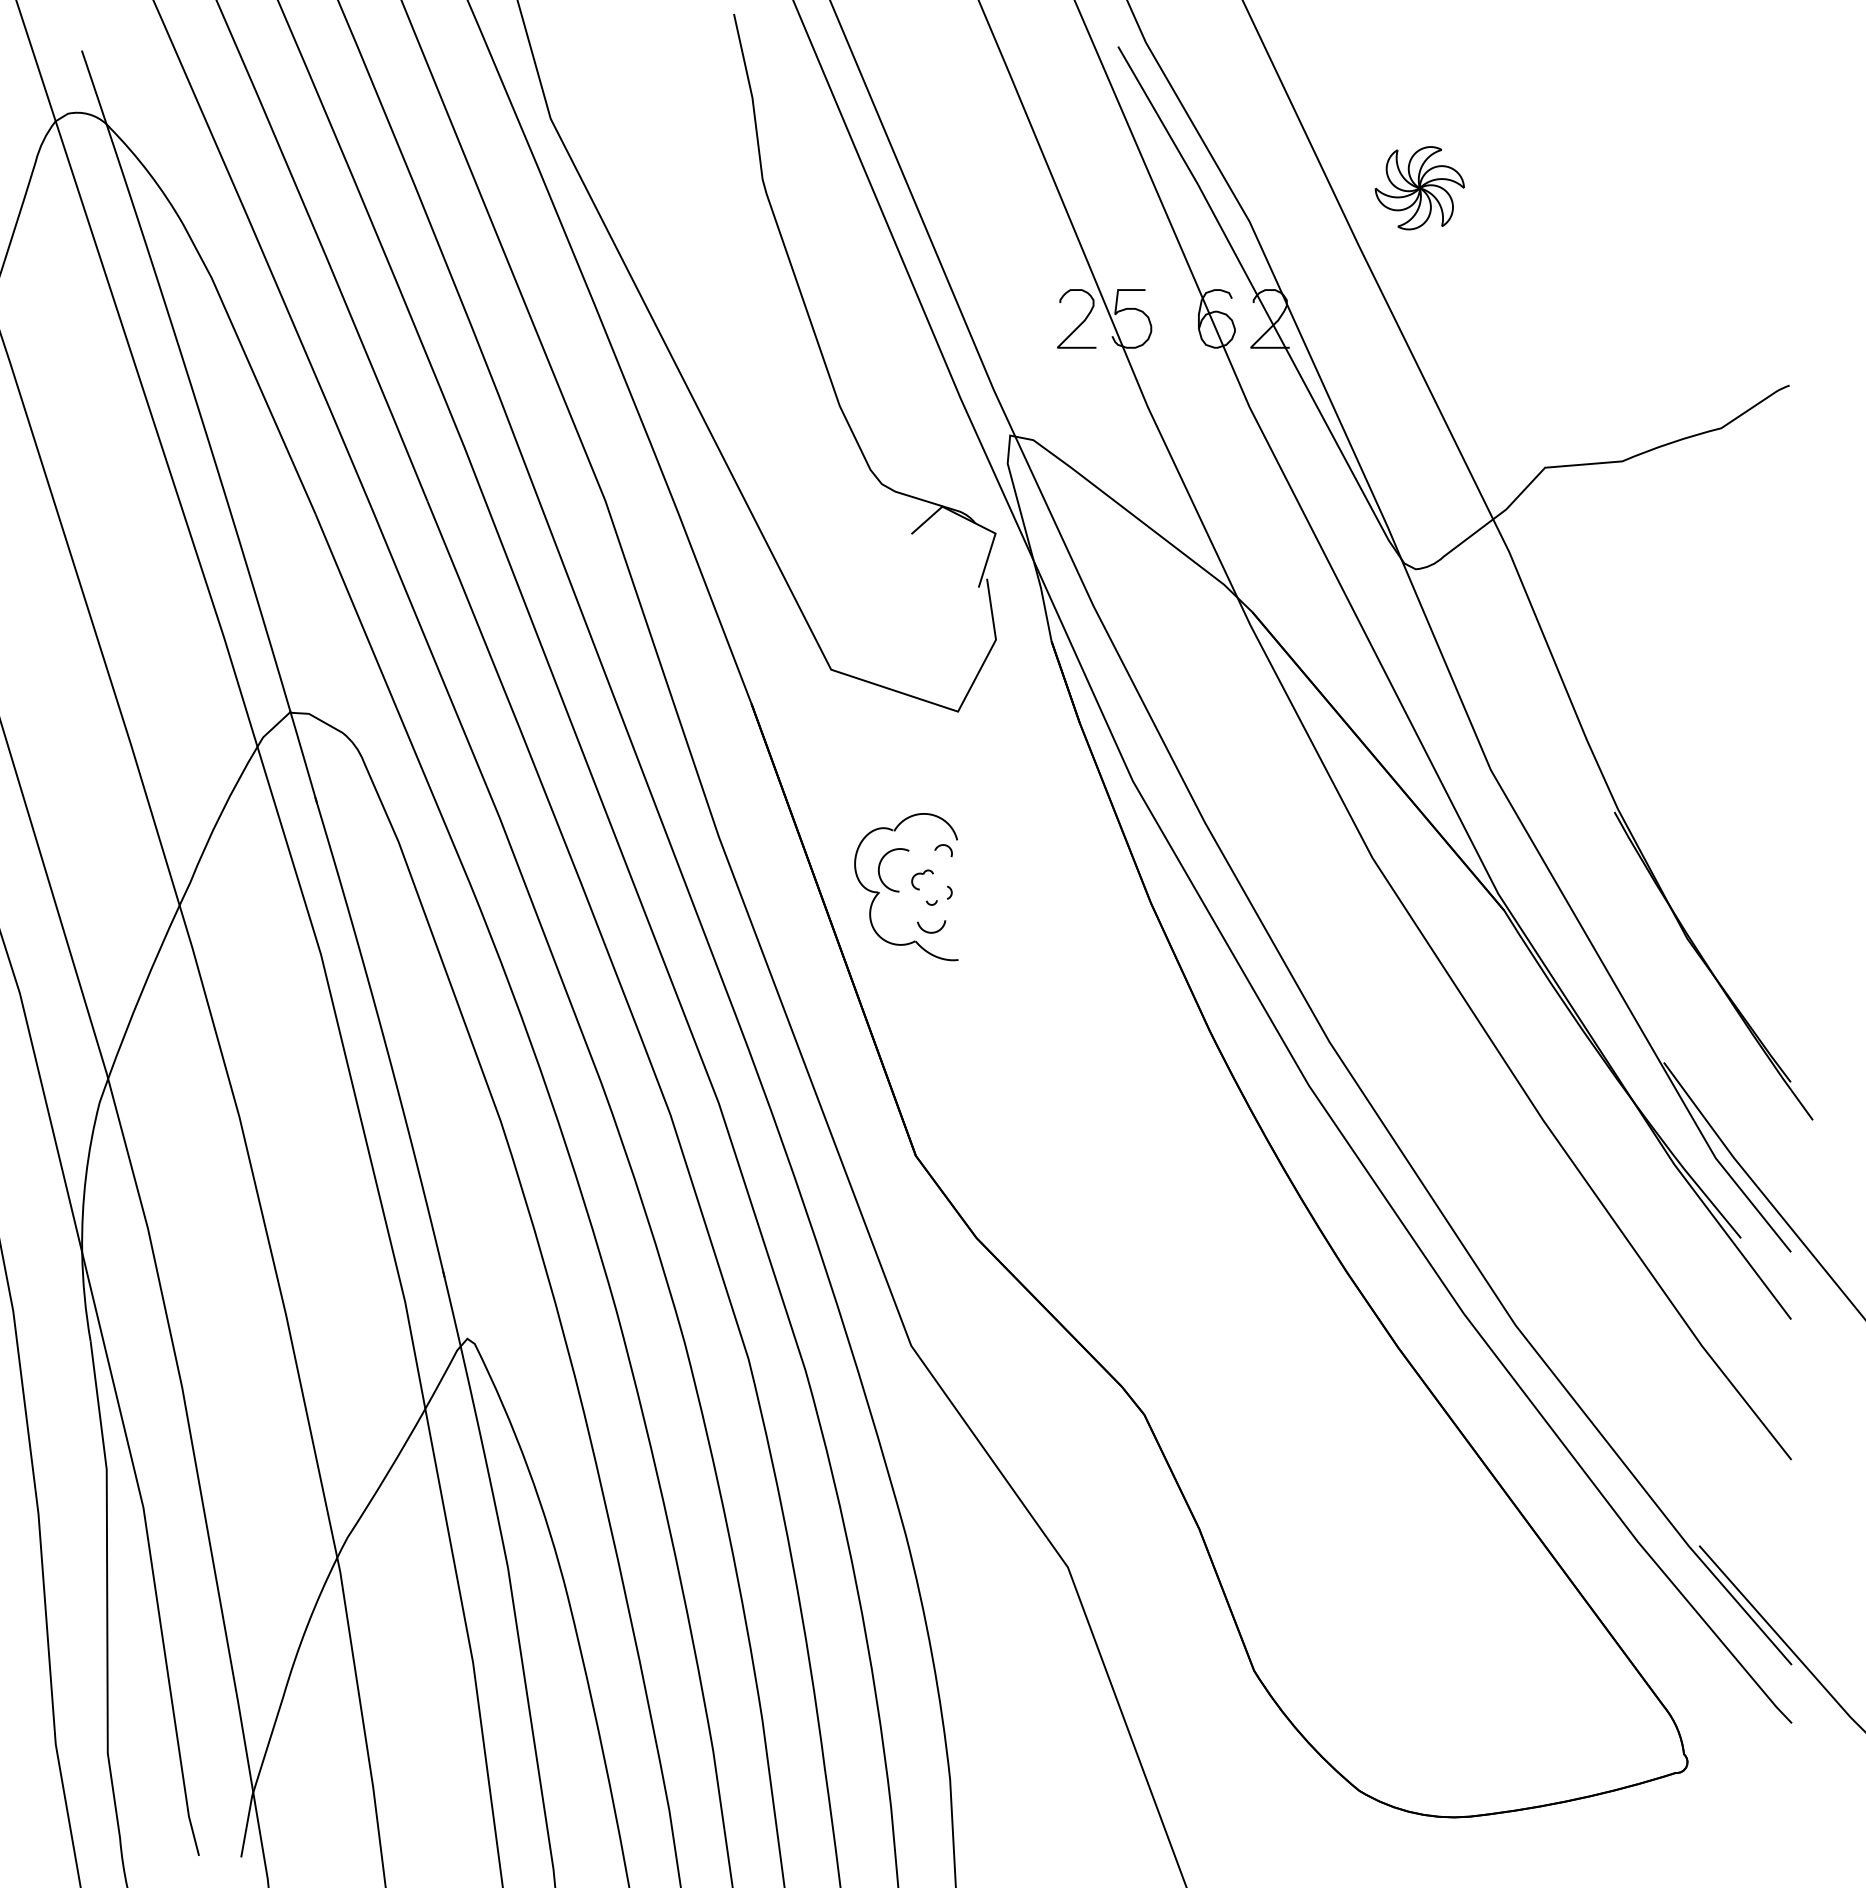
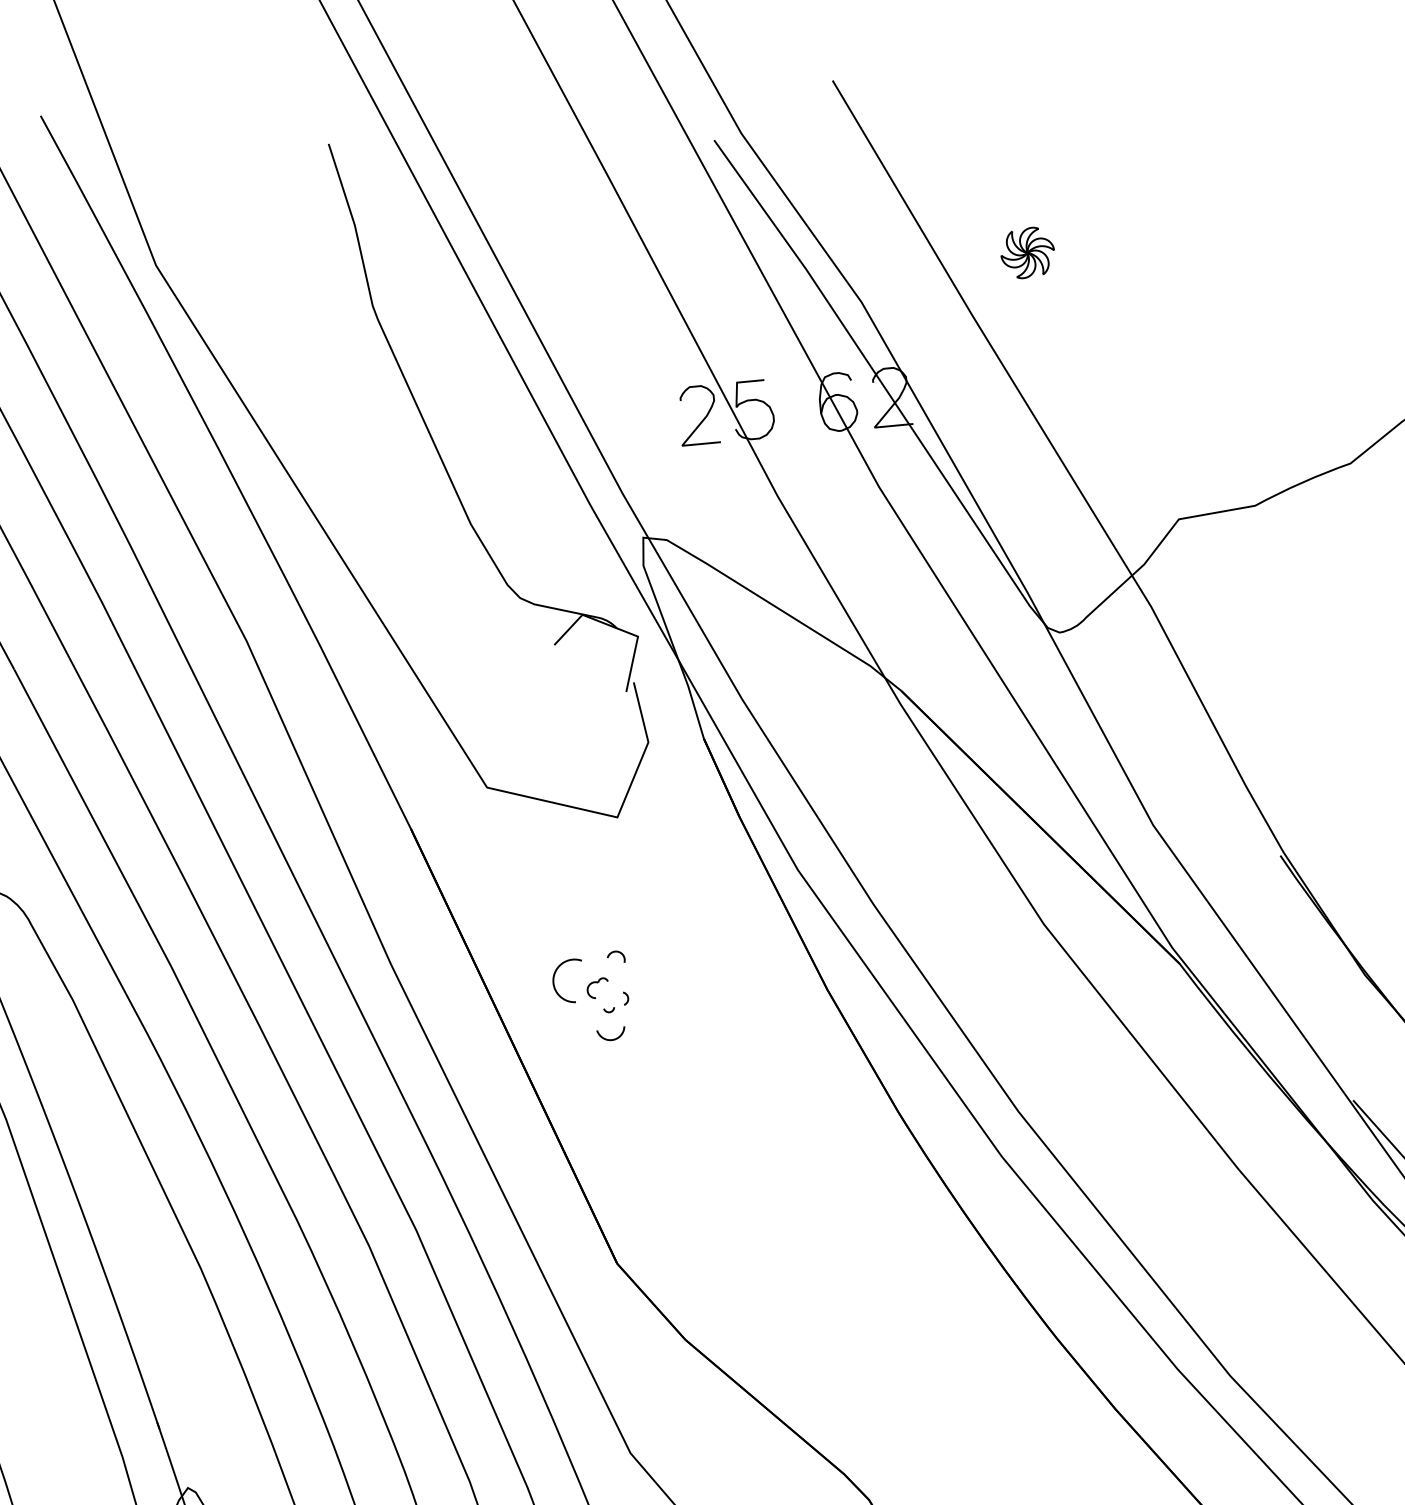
part: (1419, 188) -> (1027, 253), size x0.6
part: (879, 892) -> (556, 1004), removed

